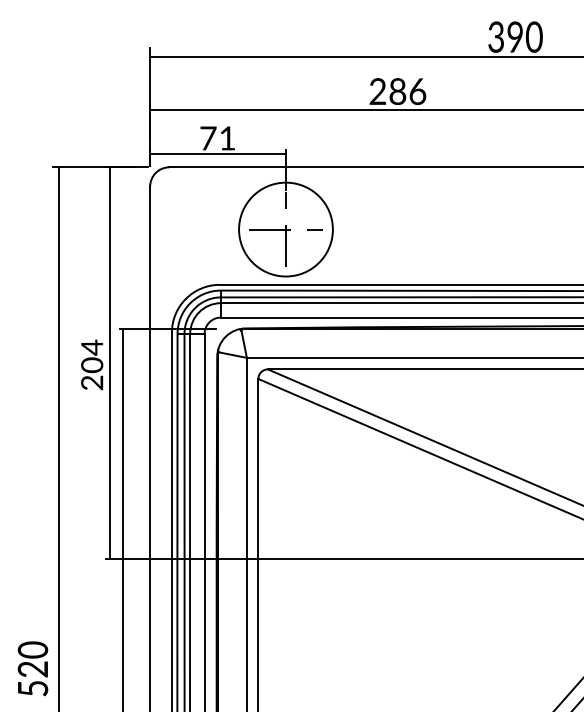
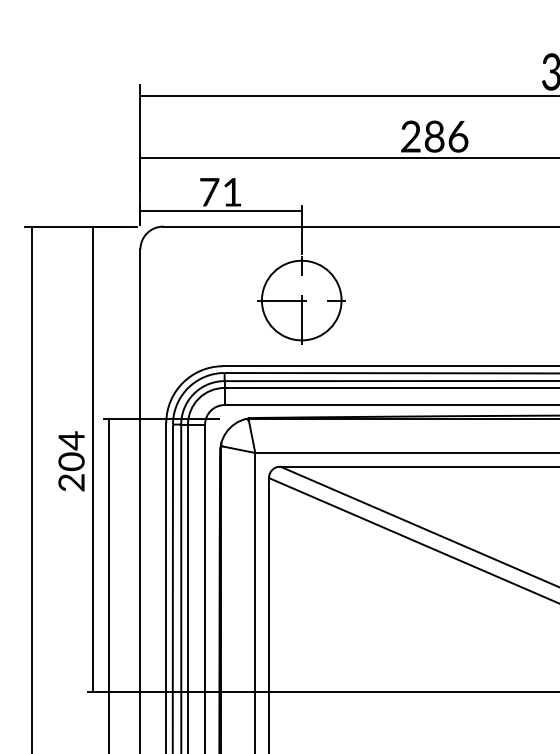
circle: (285, 229) -> (301, 300), size x0.71

